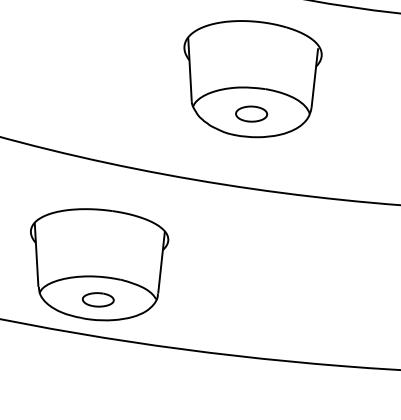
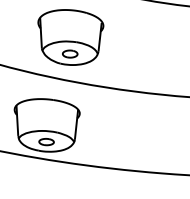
part: (252, 79) -> (70, 37), moved

